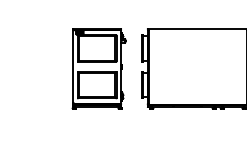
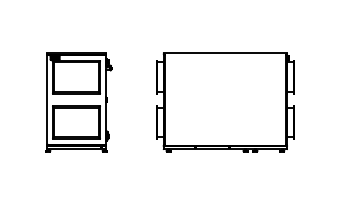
part: (98, 68) -> (78, 102), moved

